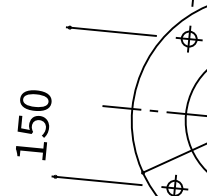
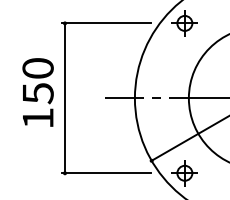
line: (63, 102) -> (65, 98), added
text: (32, 124) -> (37, 92), moved

